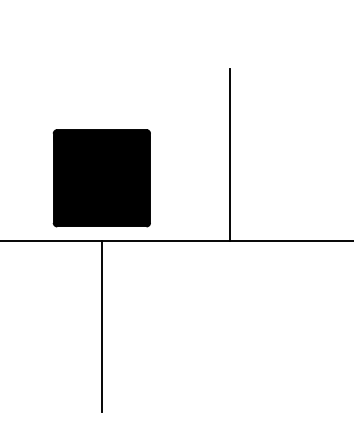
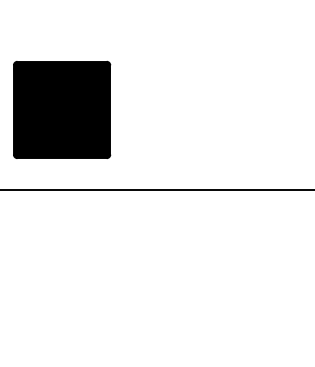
line: (230, 154) -> (203, 104), removed
part: (101, 178) -> (61, 110), moved
line: (101, 326) -> (74, 276), removed

